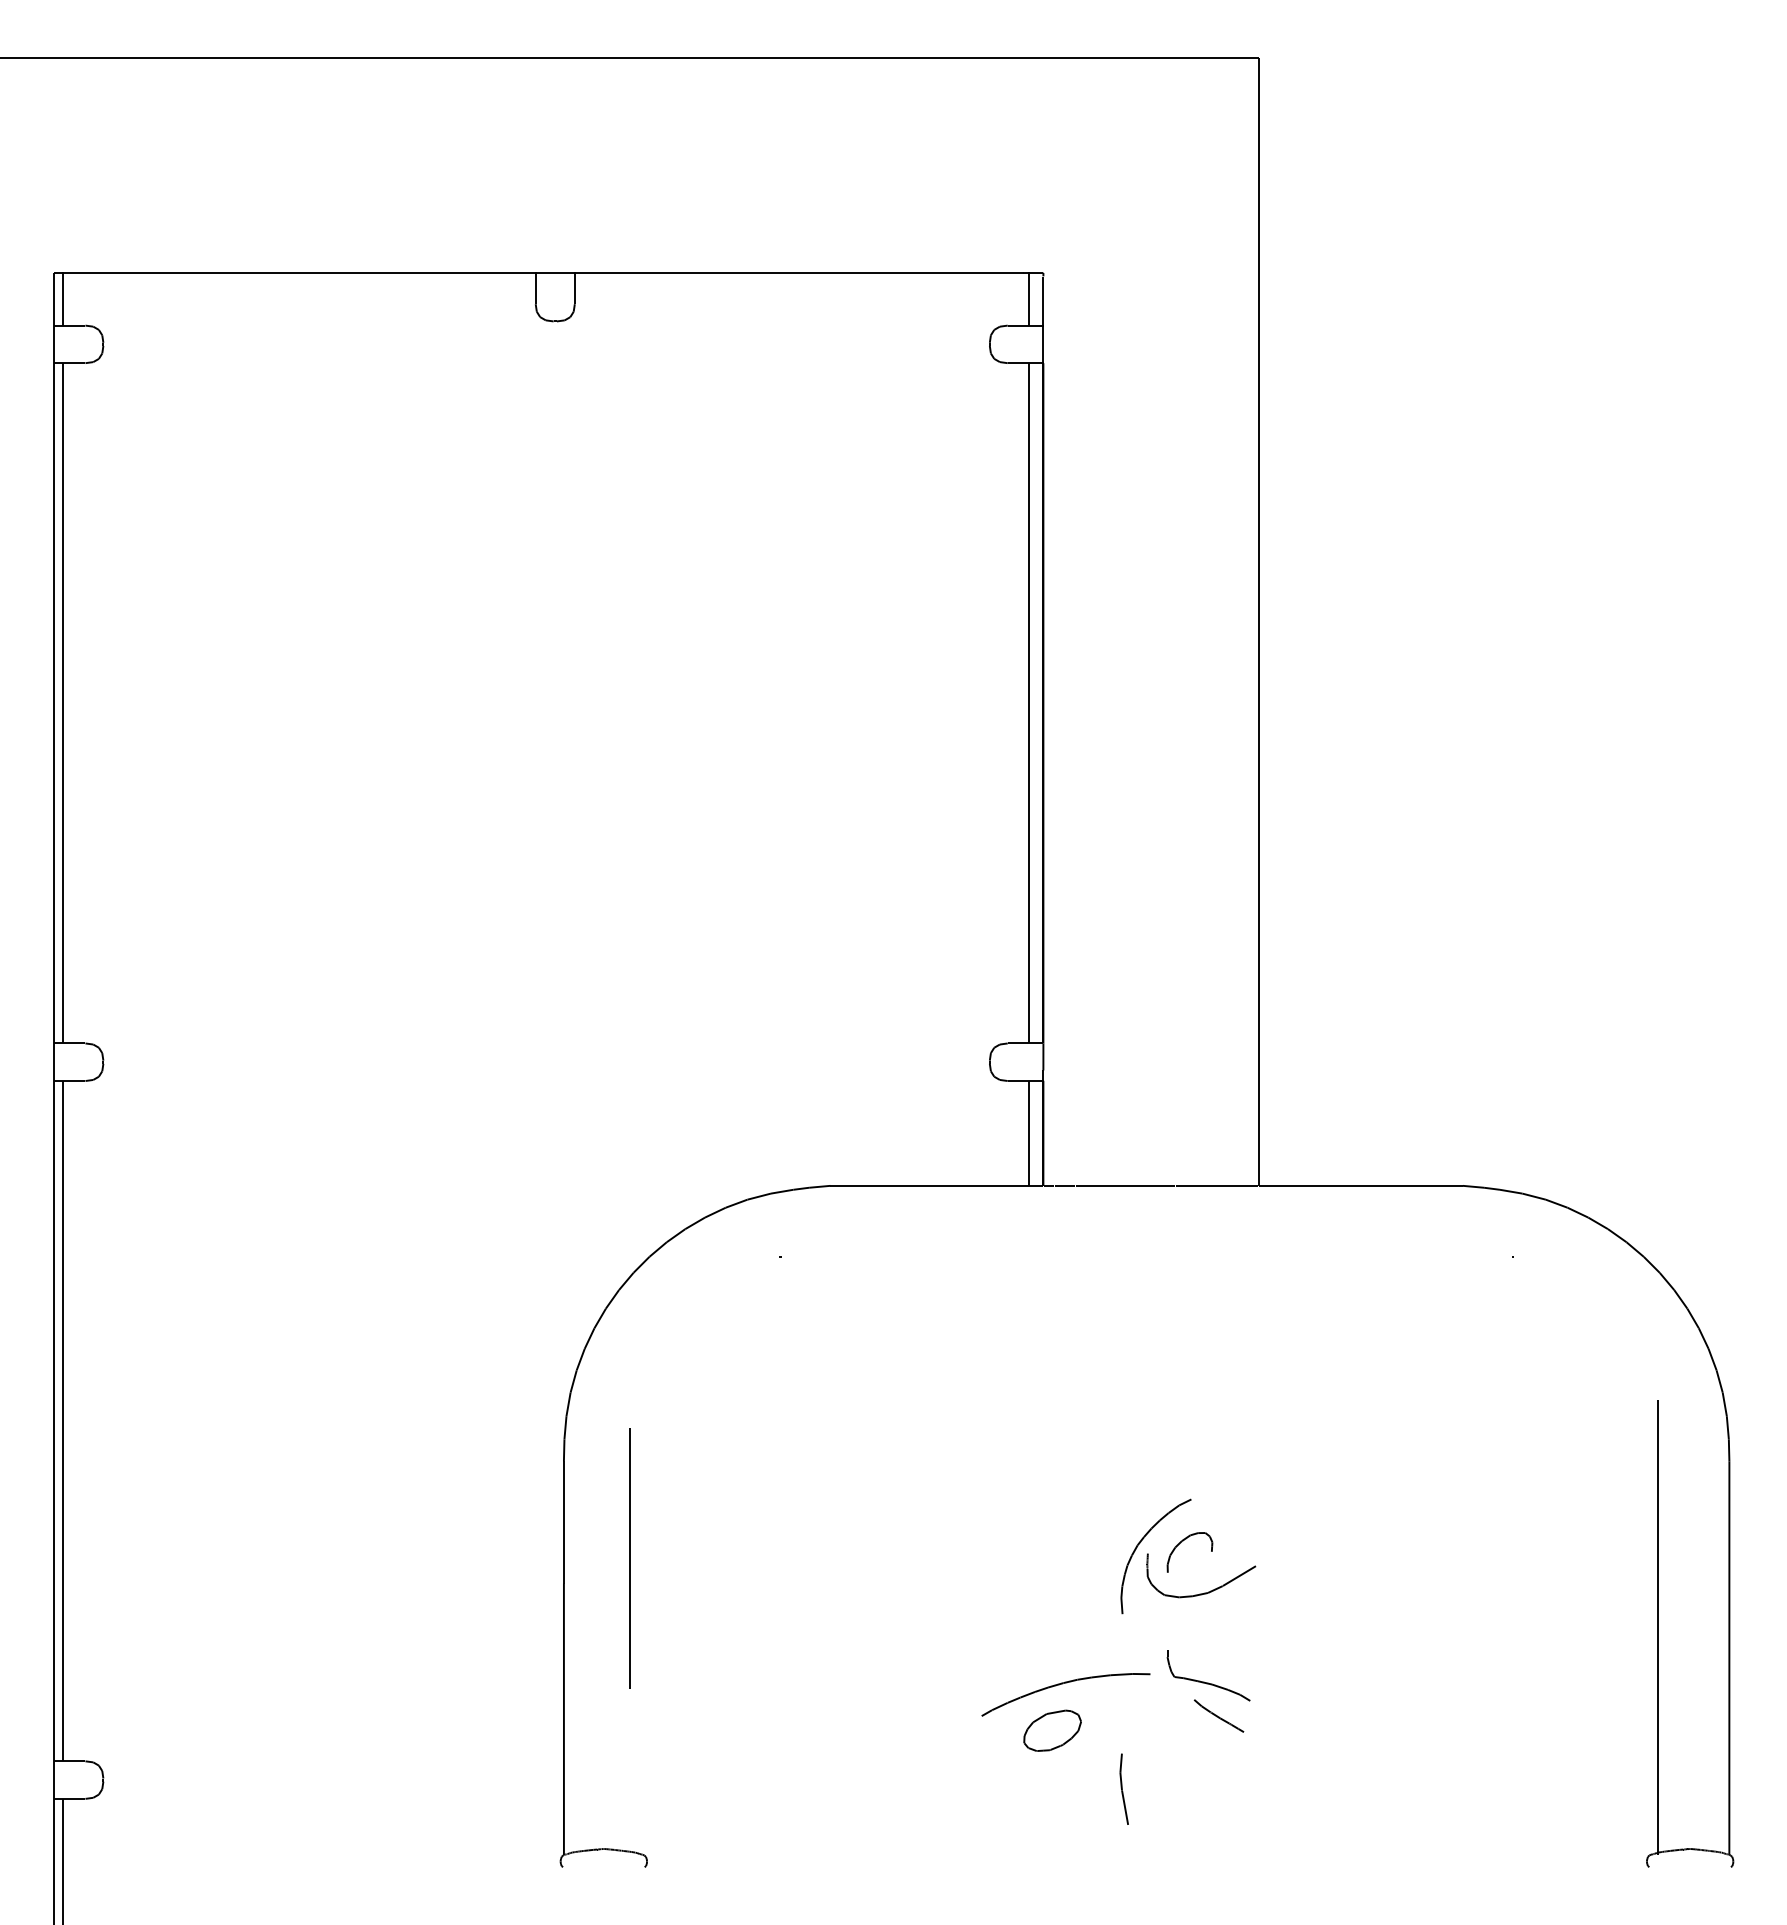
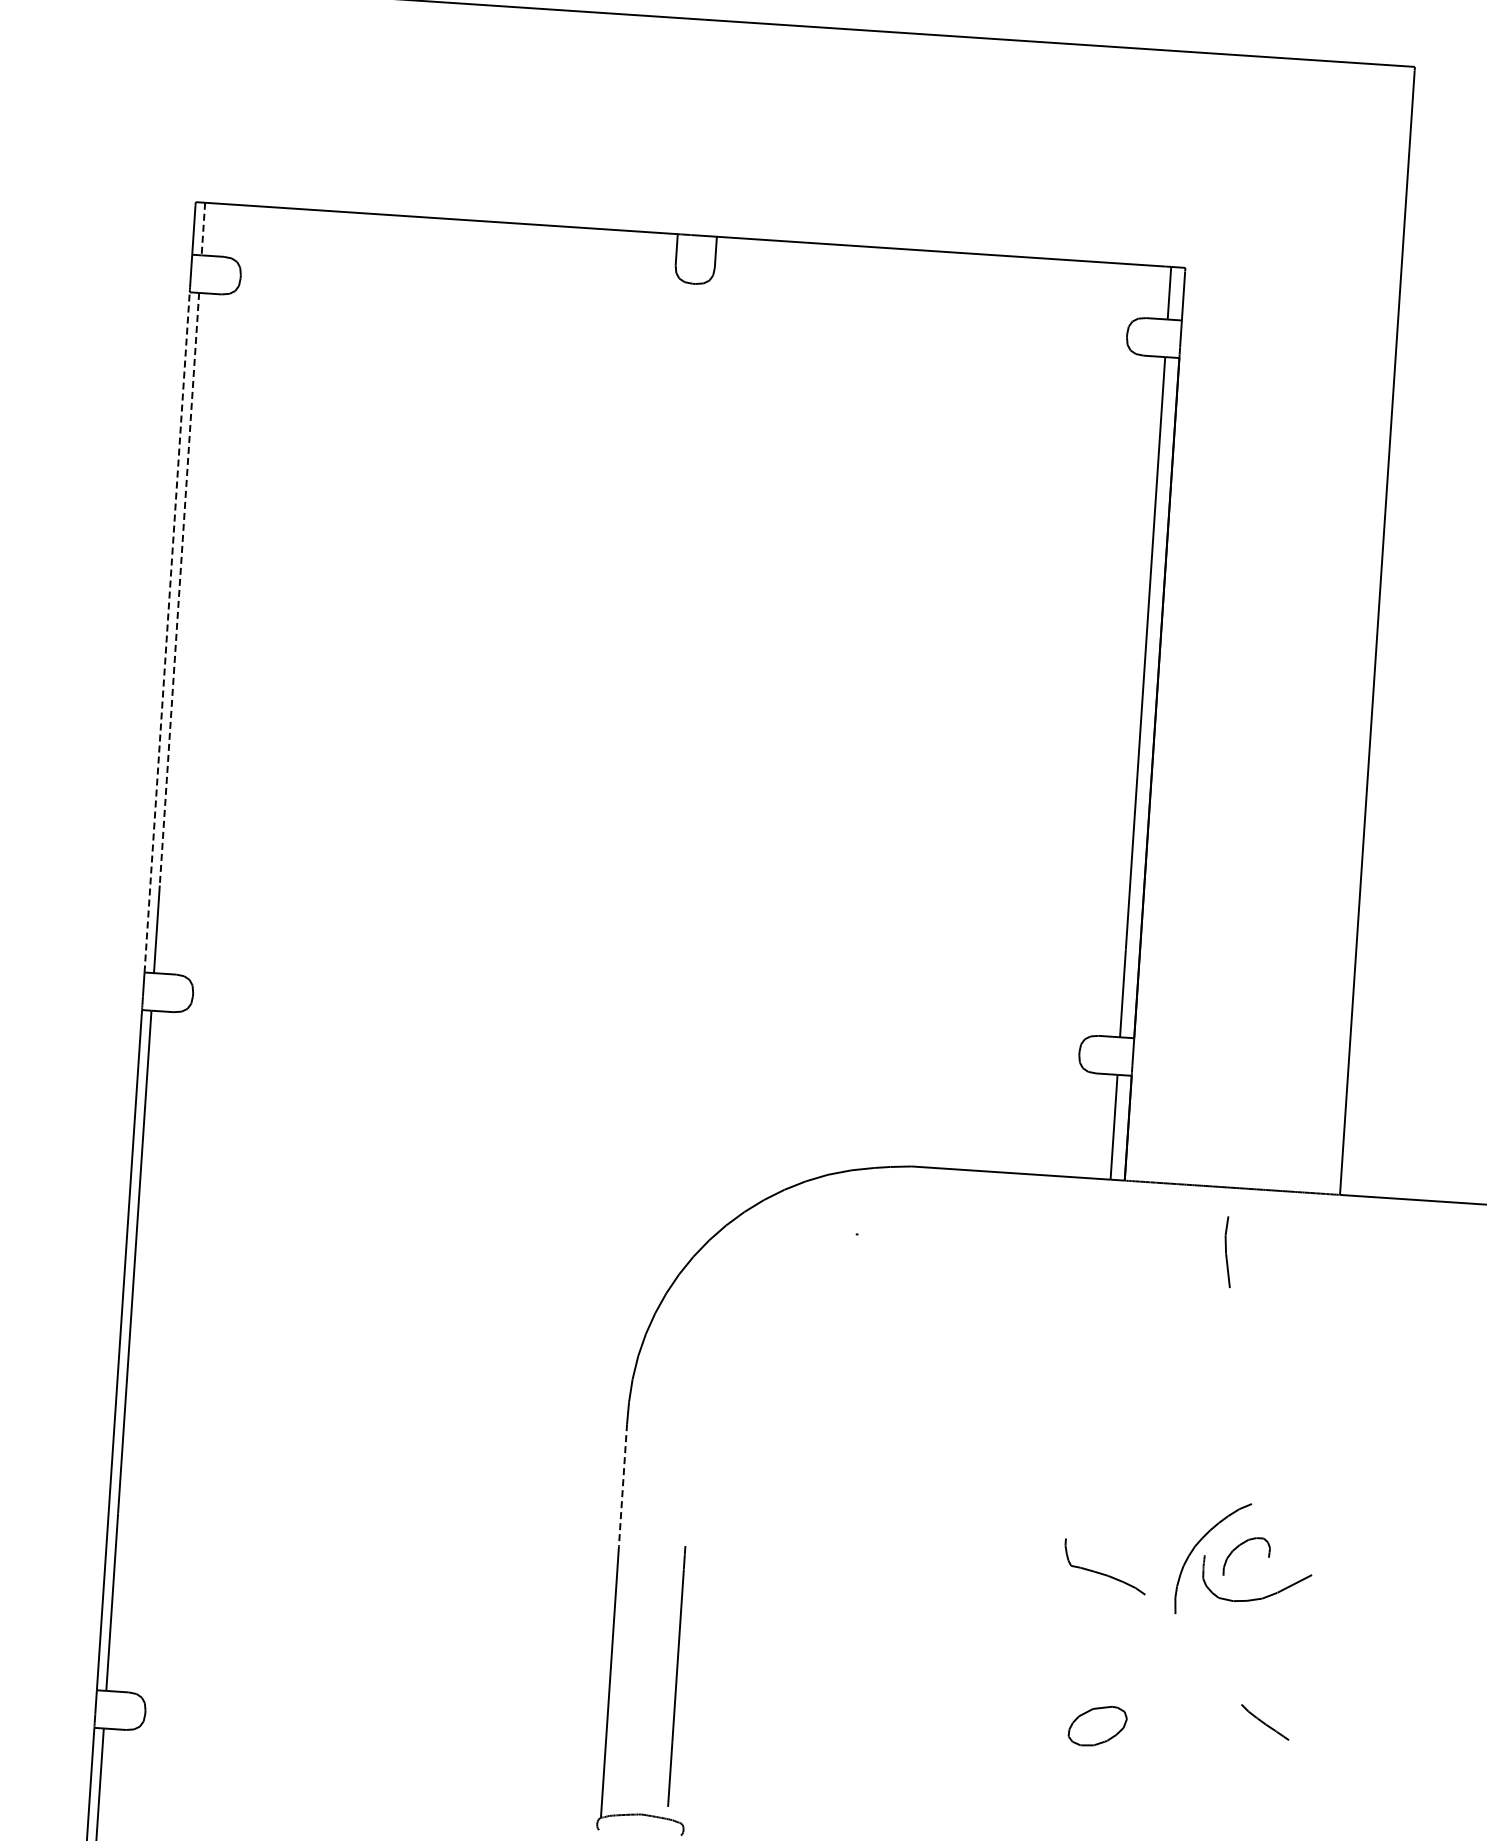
line: (63, 299) -> (203, 229), solid -> dashed
line: (63, 660) -> (179, 590), solid -> dashed
line: (53, 702) -> (167, 631), solid -> dashed
line: (563, 1522) -> (622, 1485), solid -> dashed
line: (629, 1558) -> (676, 1676), moved
part: (1208, 1682) -> (1104, 1573), moved
part: (1062, 1684) -> (1110, 1680), removed
part: (1123, 1788) -> (1227, 1251), moved

